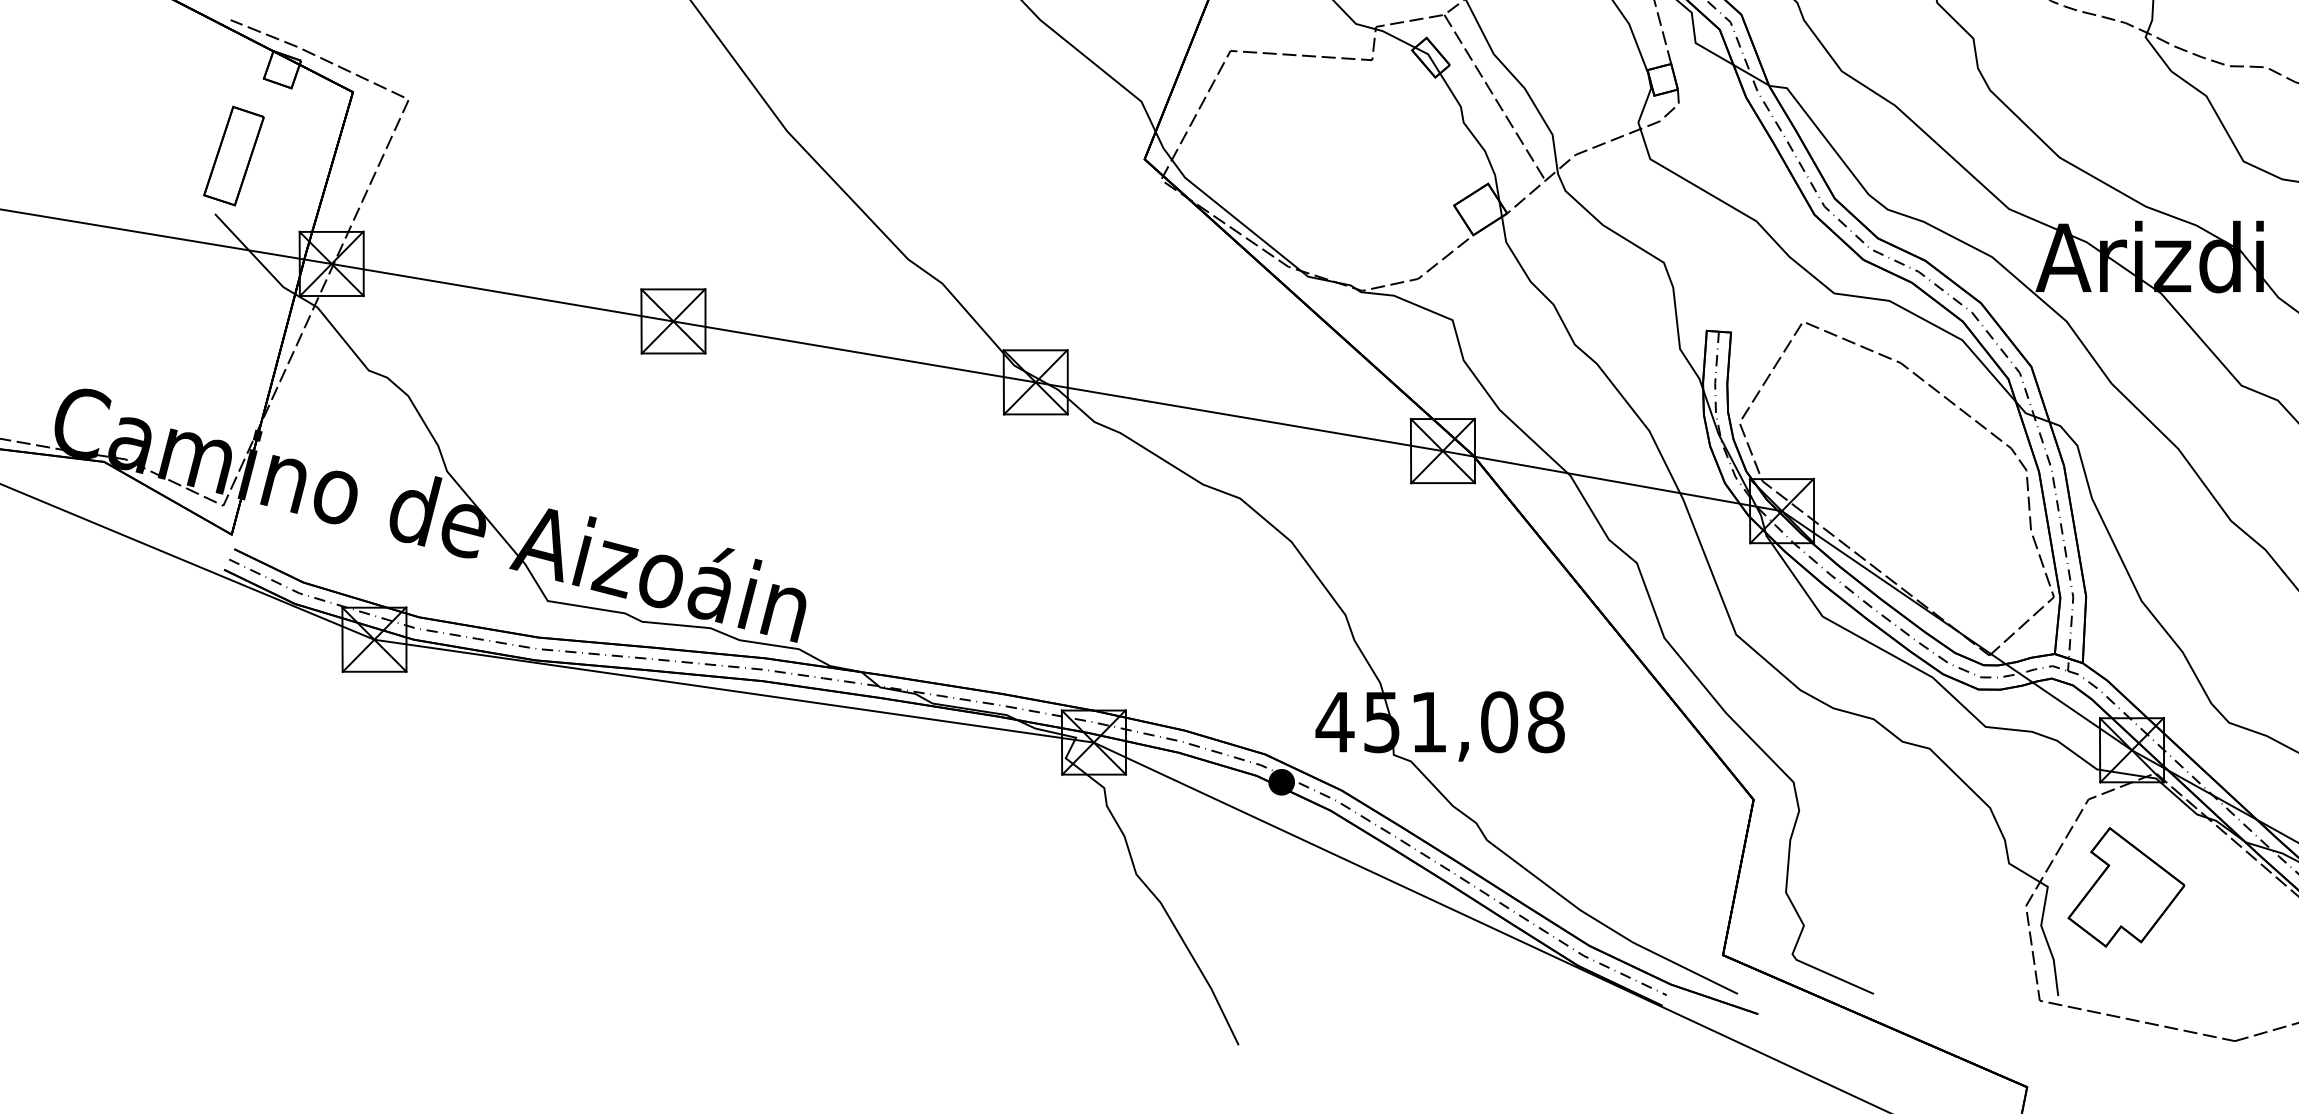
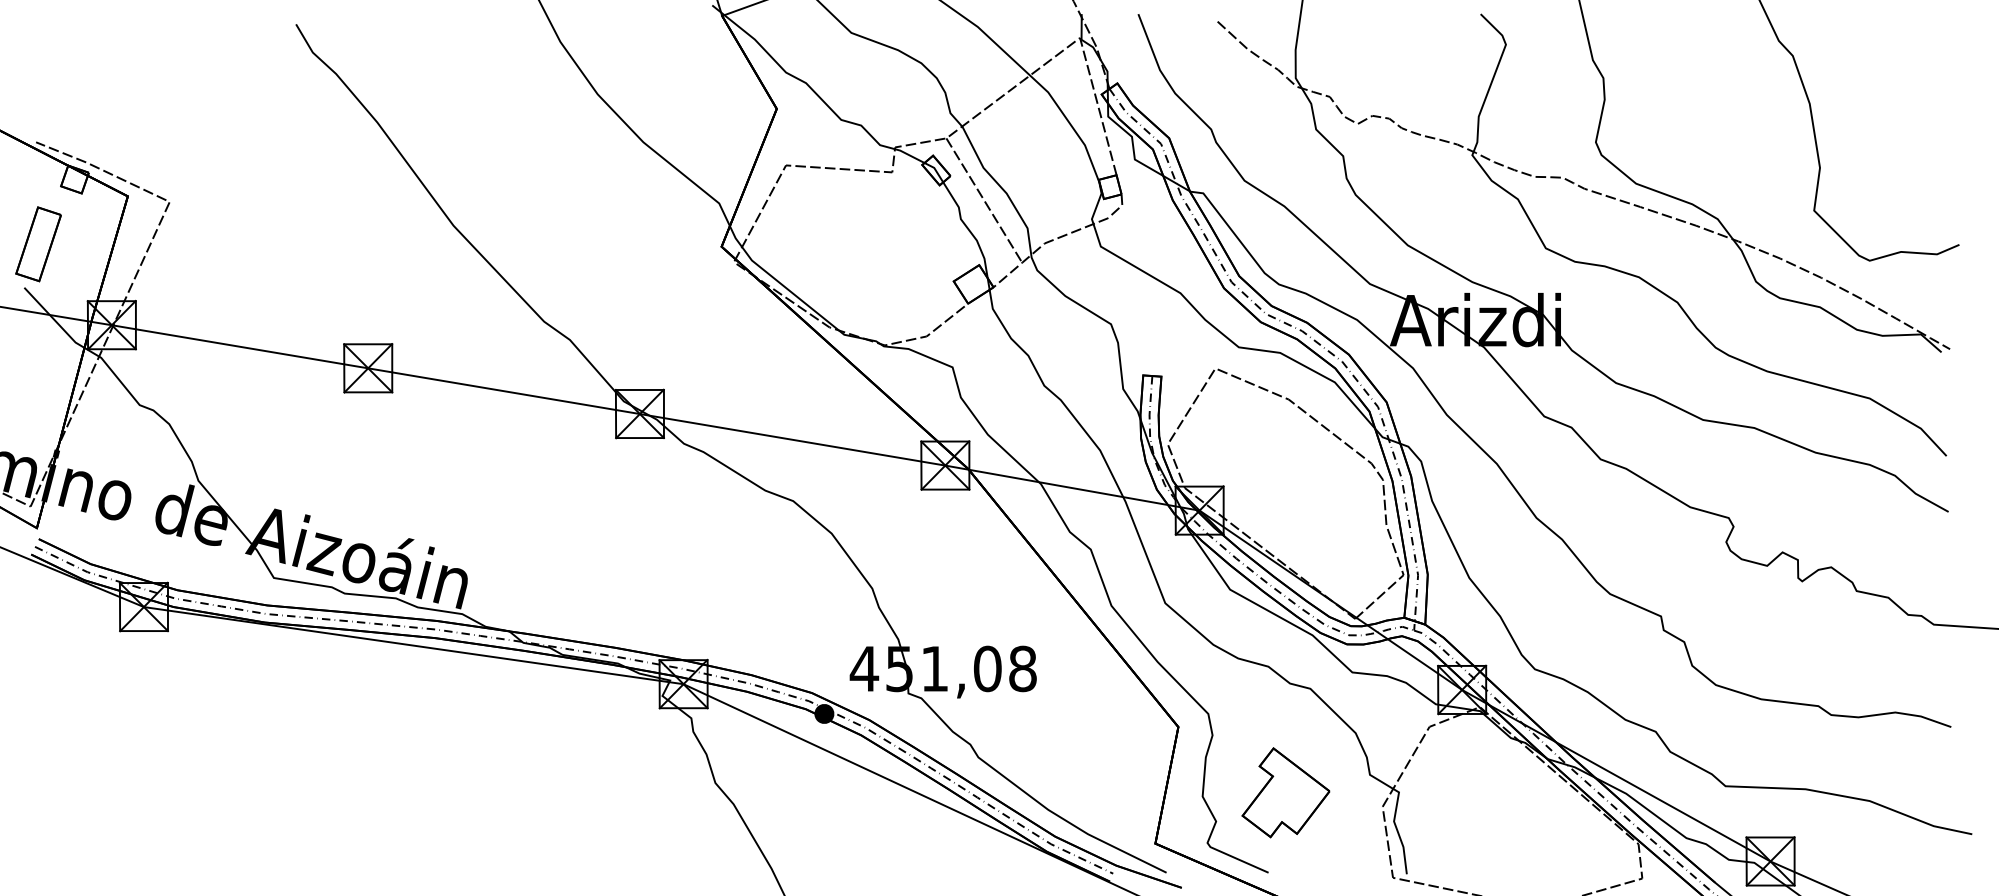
part: (2125, 886) -> (1285, 792), moved

